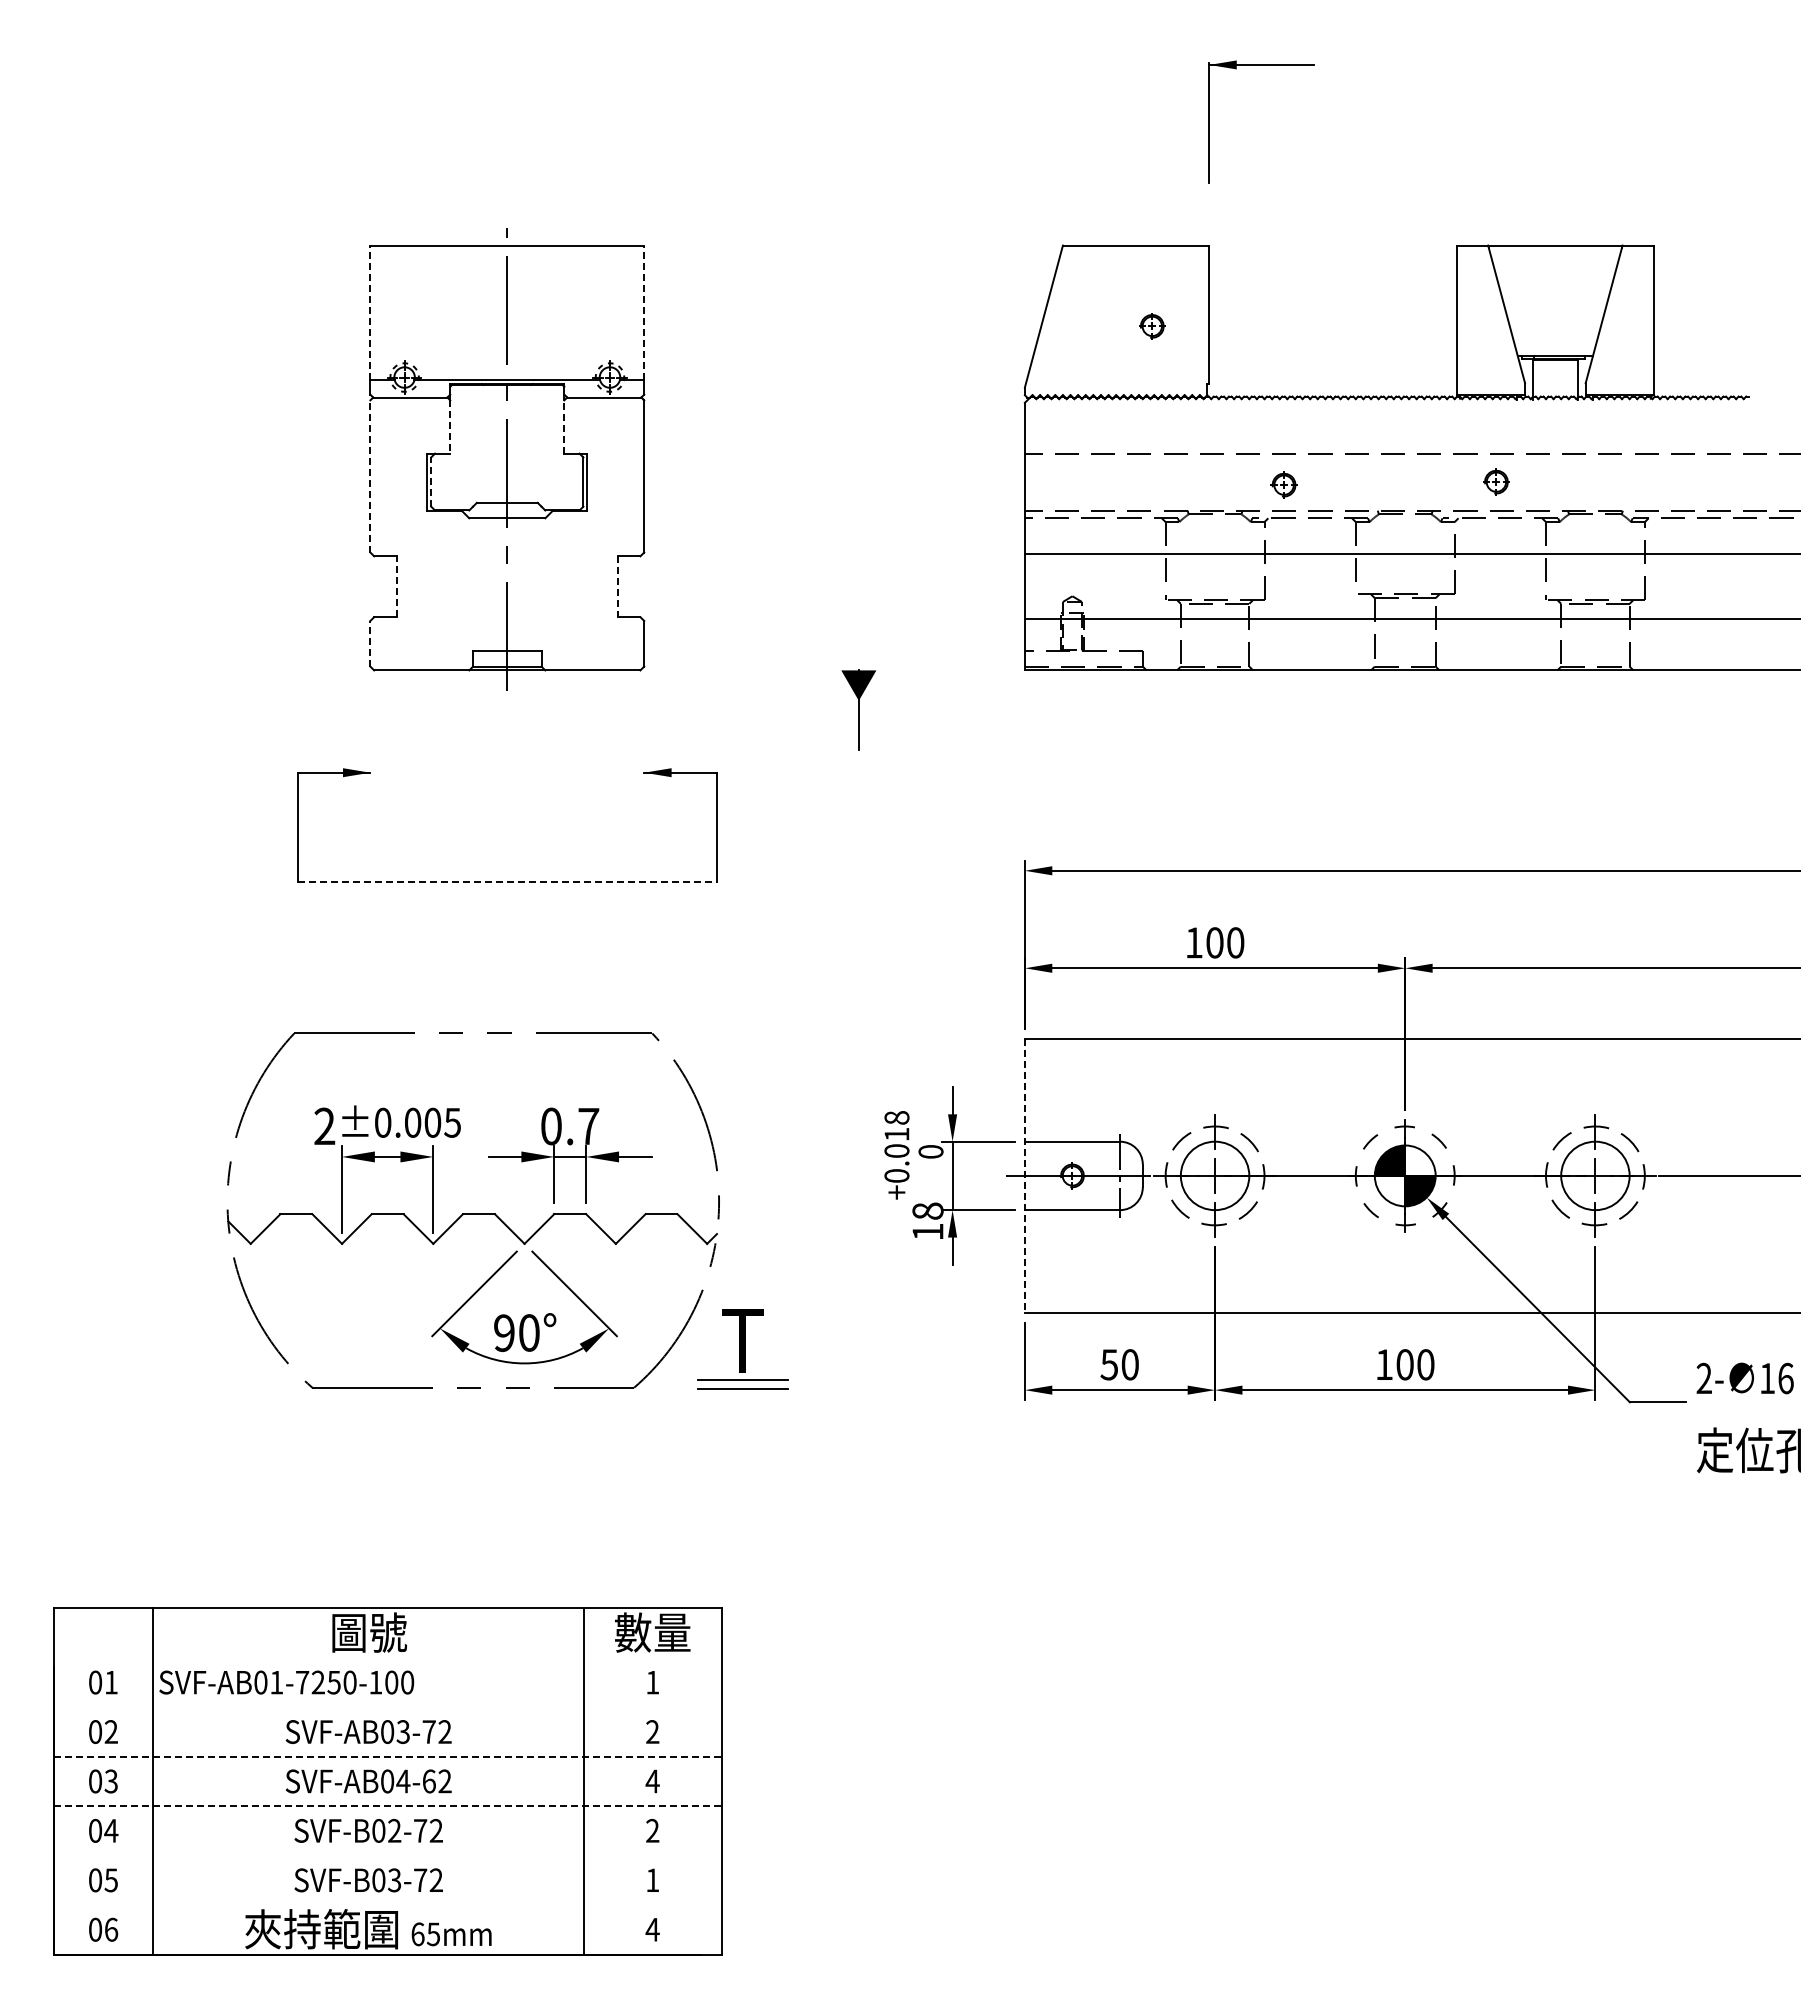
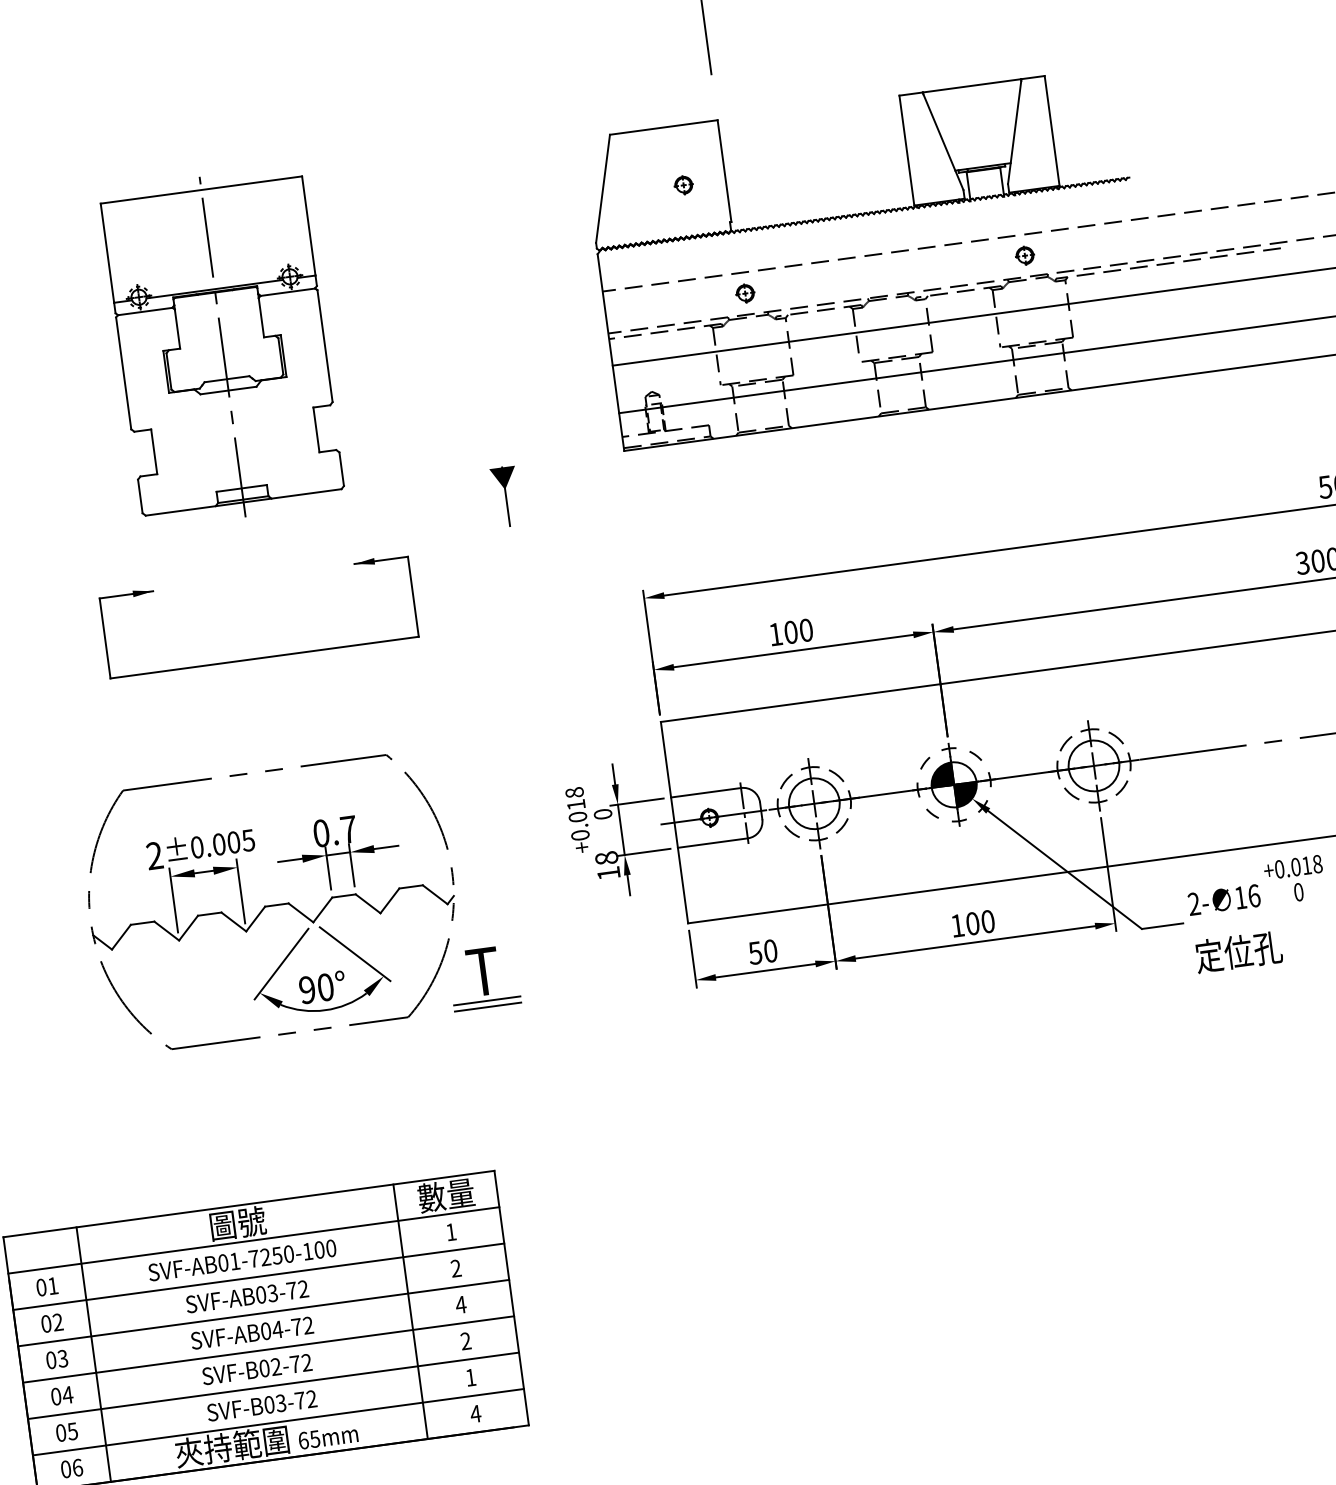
line: (370, 312) -> (107, 252), dashed -> solid
line: (644, 312) -> (308, 225), dashed -> solid
line: (450, 427) -> (177, 329), dashed -> solid
line: (564, 427) -> (261, 318), dashed -> solid
line: (370, 475) -> (123, 372), dashed -> solid
part: (1496, 481) -> (1025, 255), moved
line: (431, 482) -> (169, 371), dashed -> solid
part: (1283, 484) -> (744, 293), moved
line: (397, 586) -> (154, 451), dashed -> solid
line: (617, 587) -> (316, 430), dashed -> solid
line: (370, 643) -> (140, 496), dashed -> solid
line: (507, 881) -> (264, 657), dashed -> solid
line: (1024, 1175) -> (674, 822), dashed -> solid
line: (387, 1657) -> (253, 1240), added
text: (286, 1682) -> (242, 1260), moved
line: (387, 1707) -> (258, 1276), added
line: (387, 1756) -> (263, 1312), dashed -> solid
text: (428, 1781) -> (296, 1327), SVF-AB04-62 -> SVF-AB04-72
line: (387, 1806) -> (268, 1349), dashed -> solid
line: (387, 1855) -> (273, 1385), added
line: (387, 1905) -> (278, 1422), added

